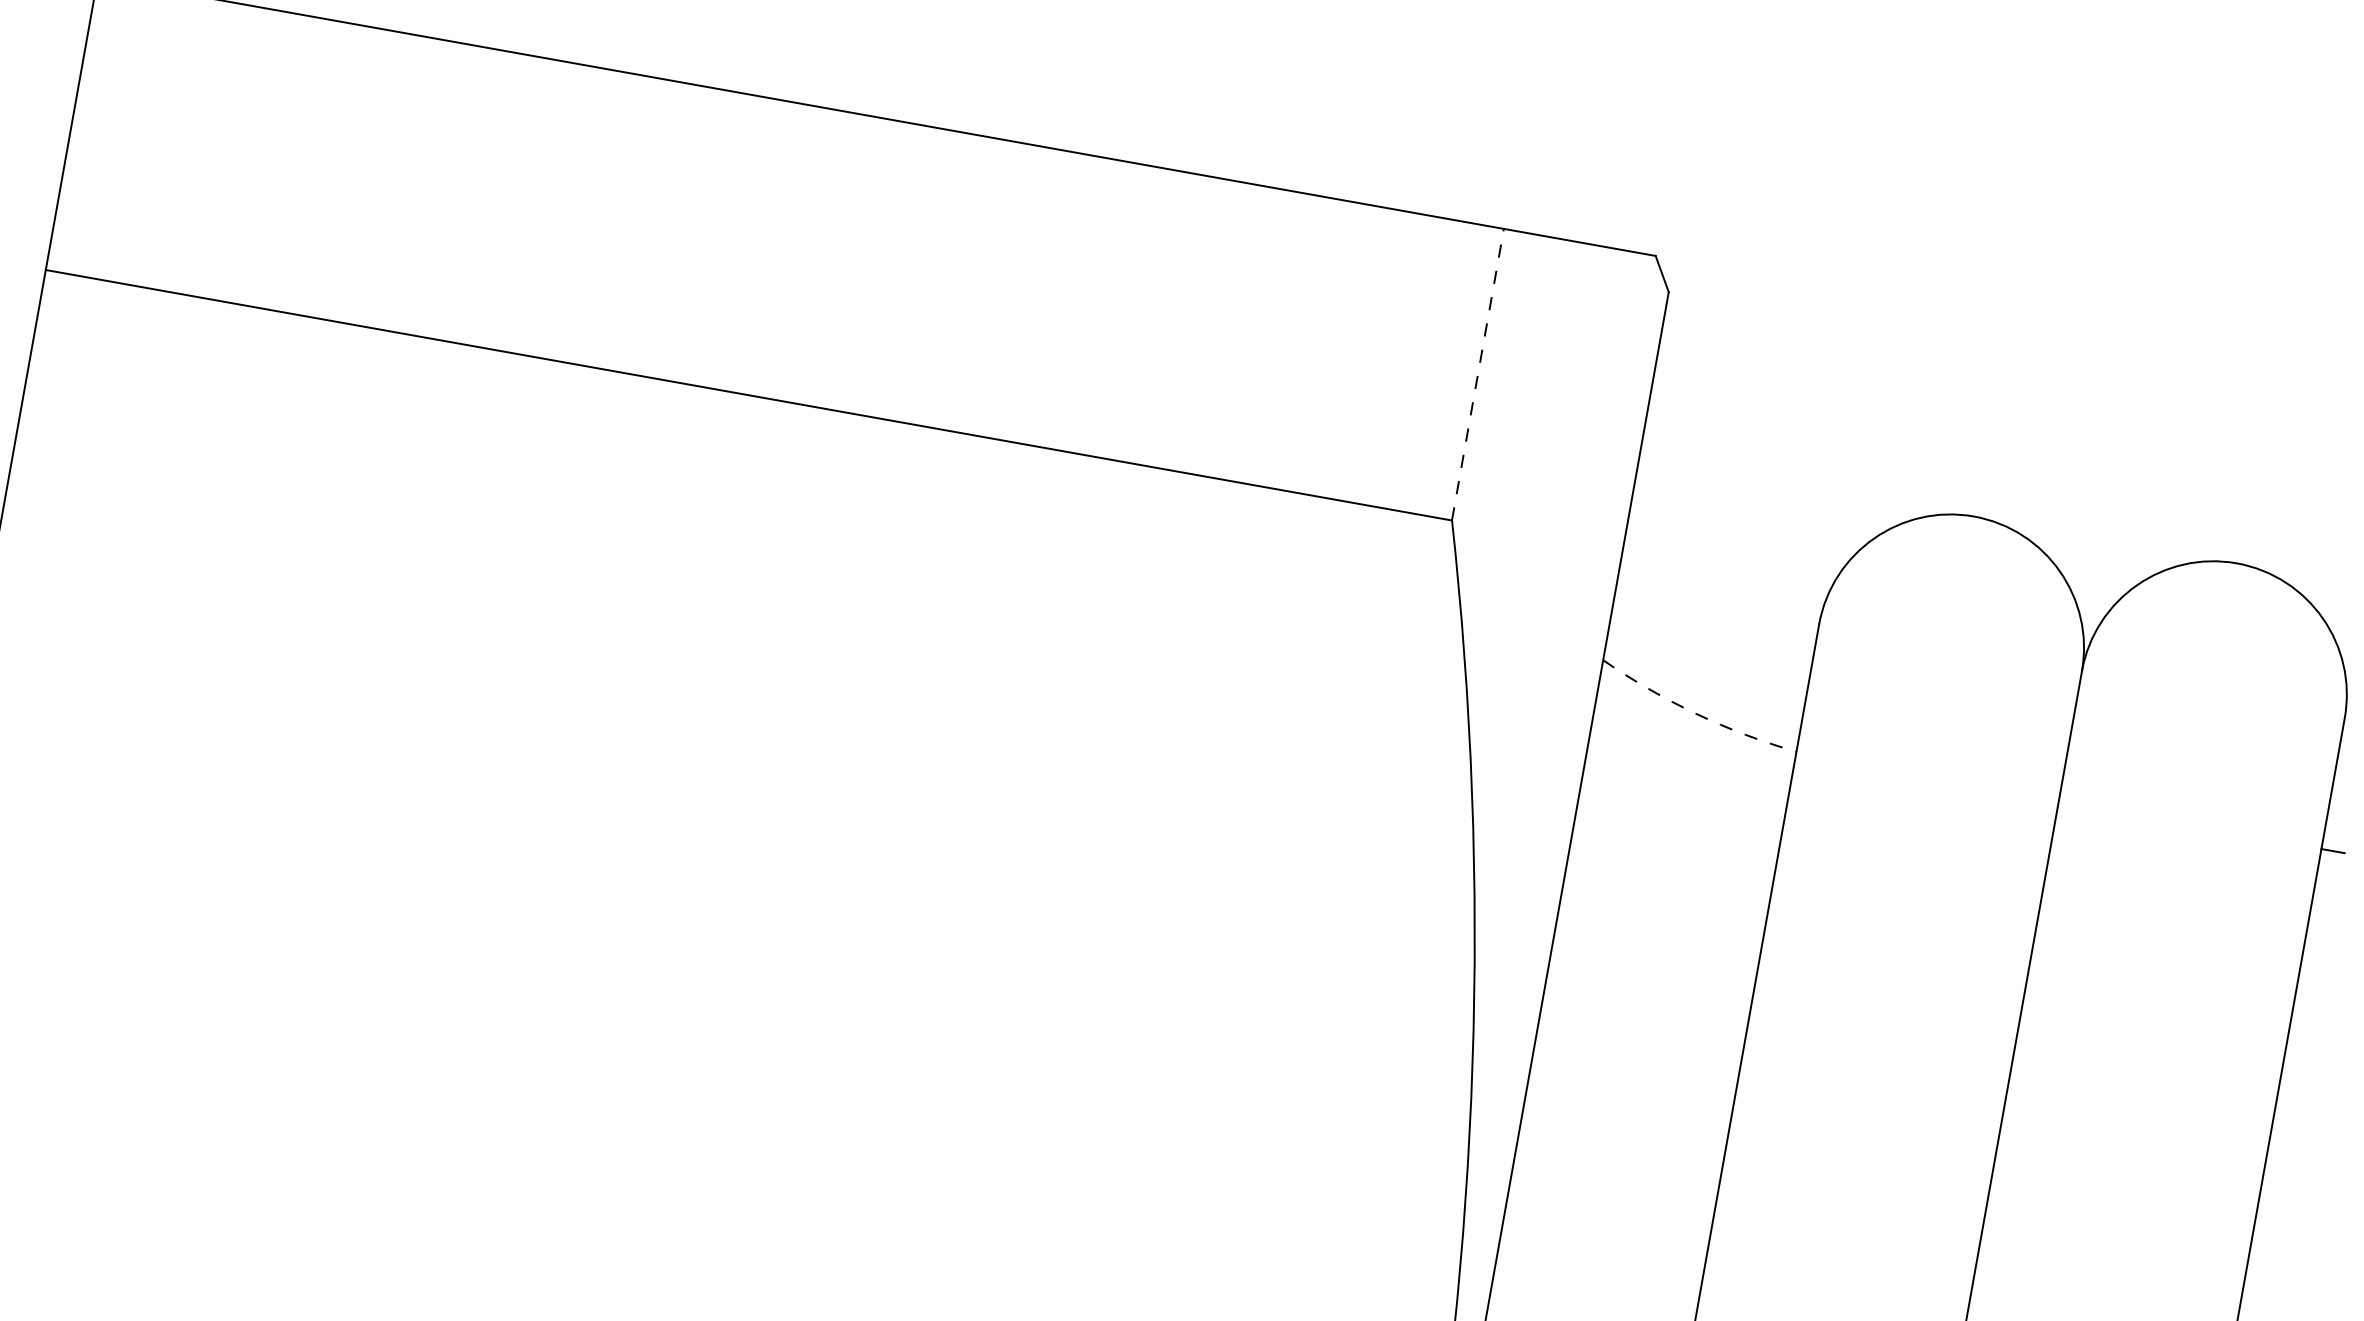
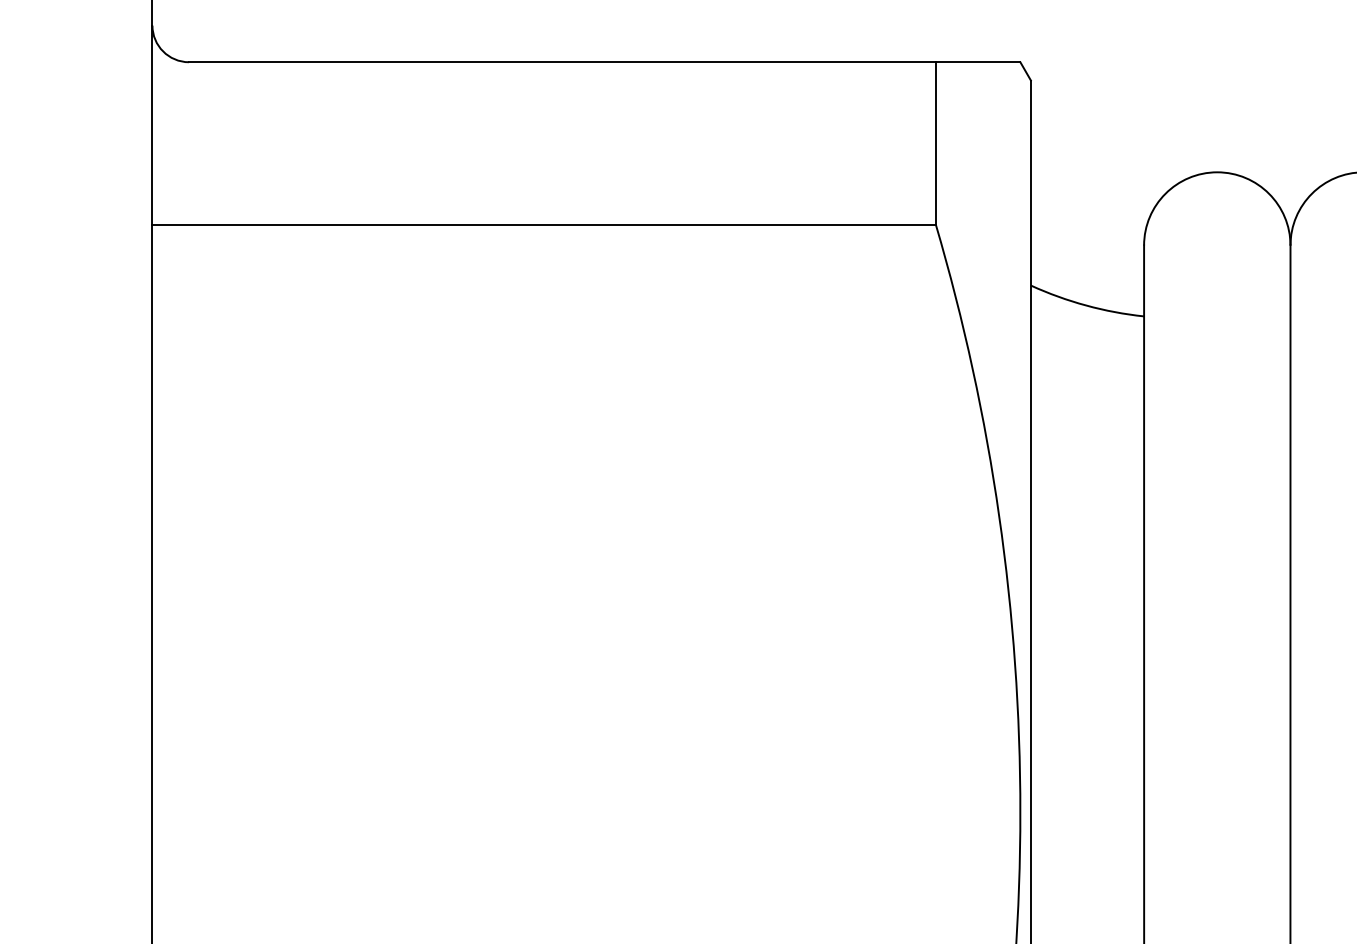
line: (1477, 372) -> (935, 142), dashed -> solid
arc: (1696, 713) -> (1086, 305), dashed -> solid

